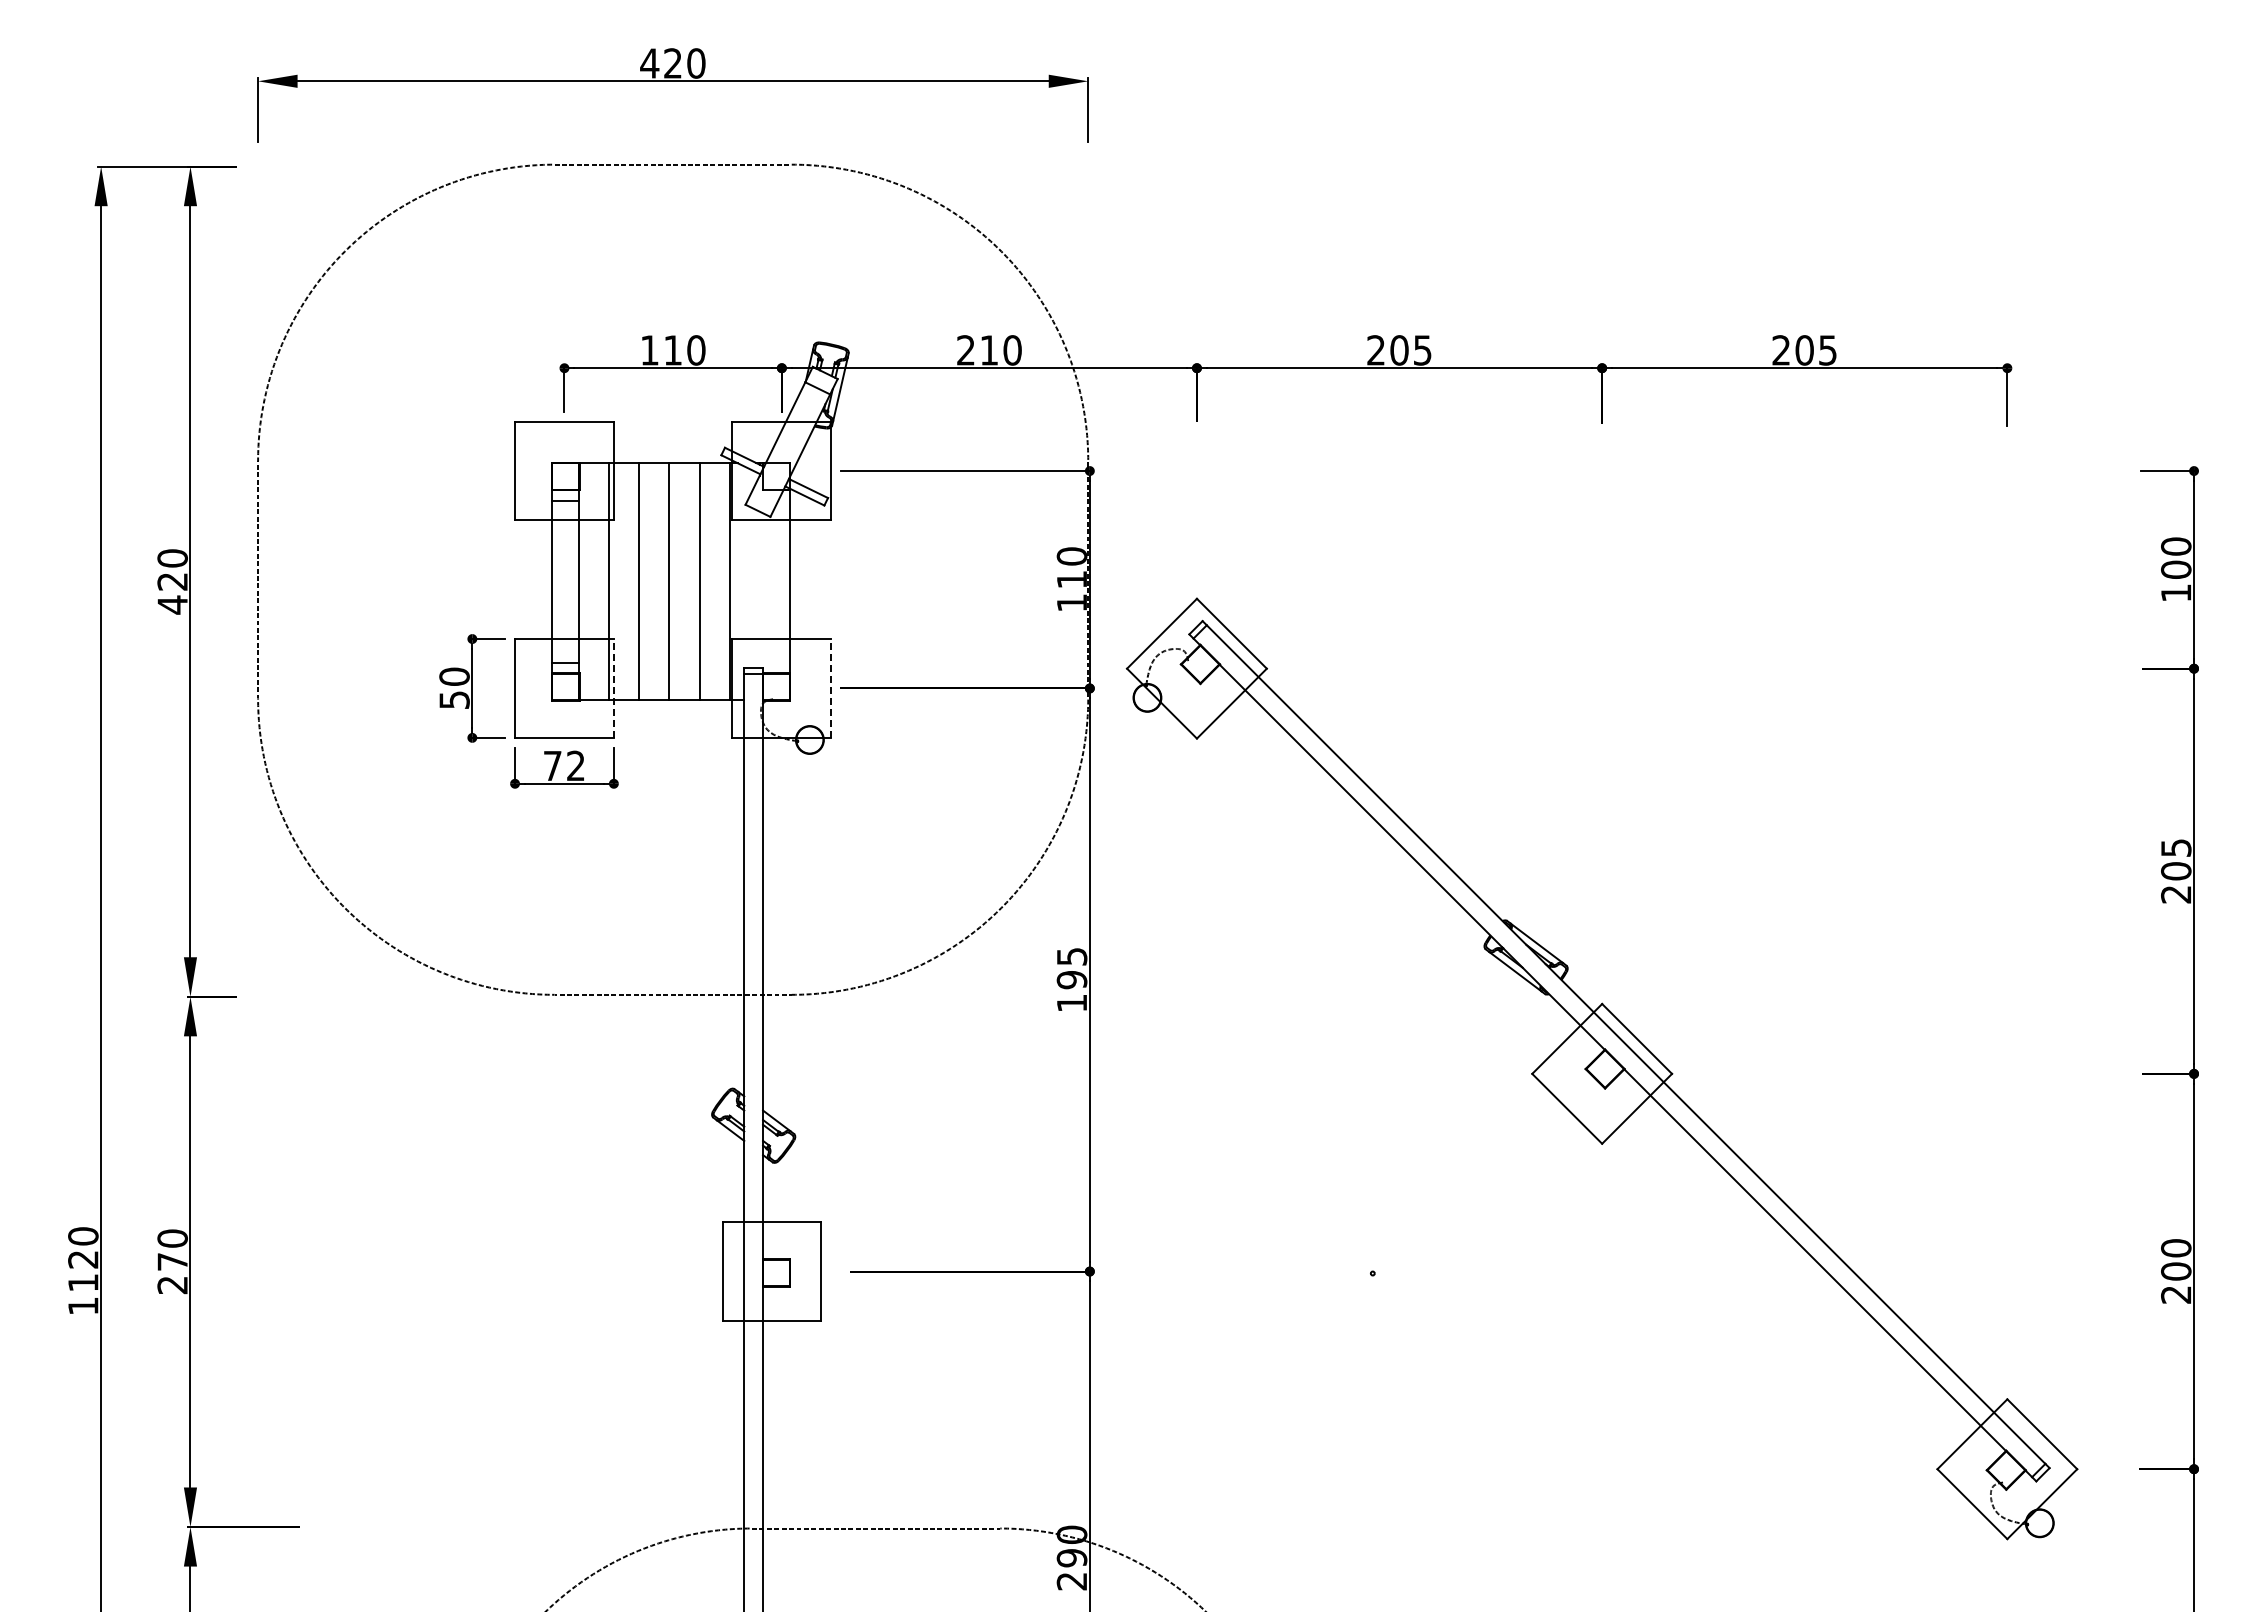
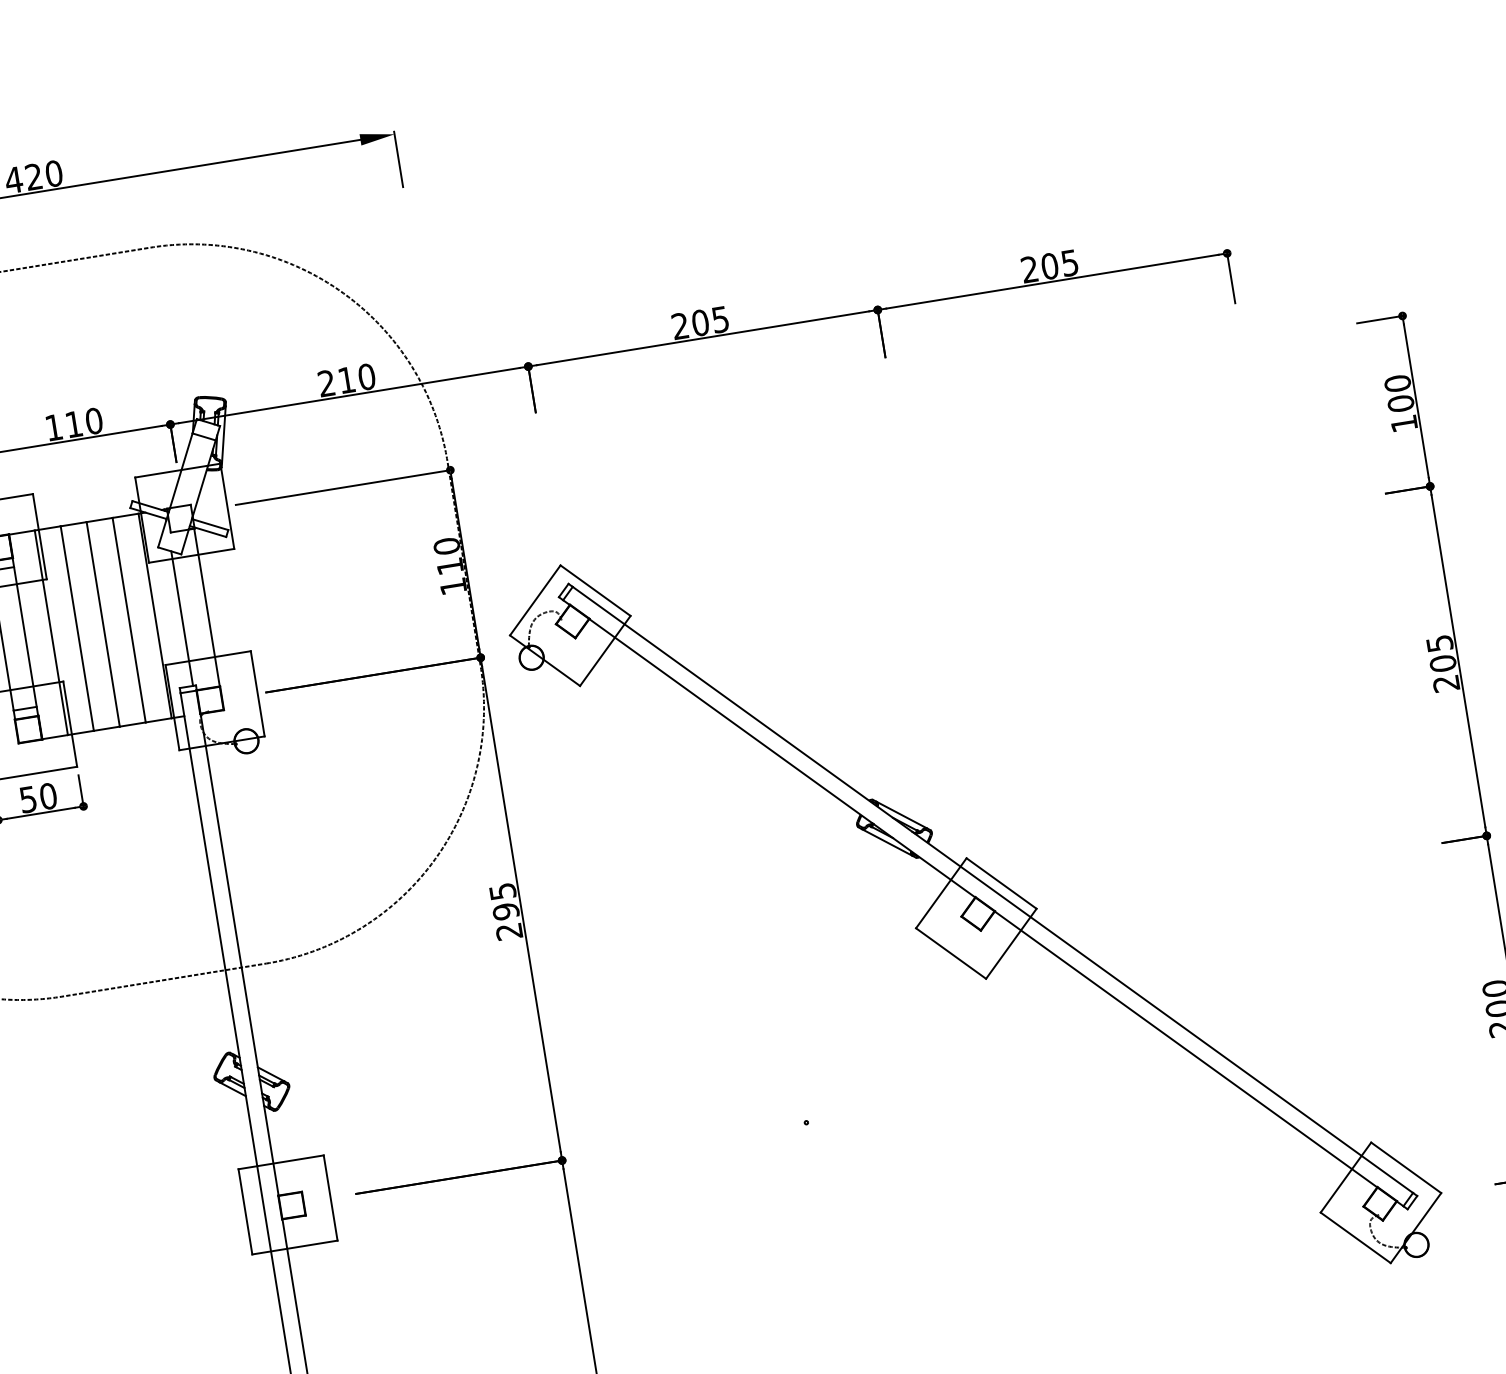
line: (759, 589) -> (182, 618), added
line: (613, 687) -> (69, 723), dashed -> solid
line: (831, 687) -> (257, 692), dashed -> solid
text: (564, 765) -> (38, 797), 72 -> 50
text: (1071, 1003) -> (508, 931), 195 -> 295

